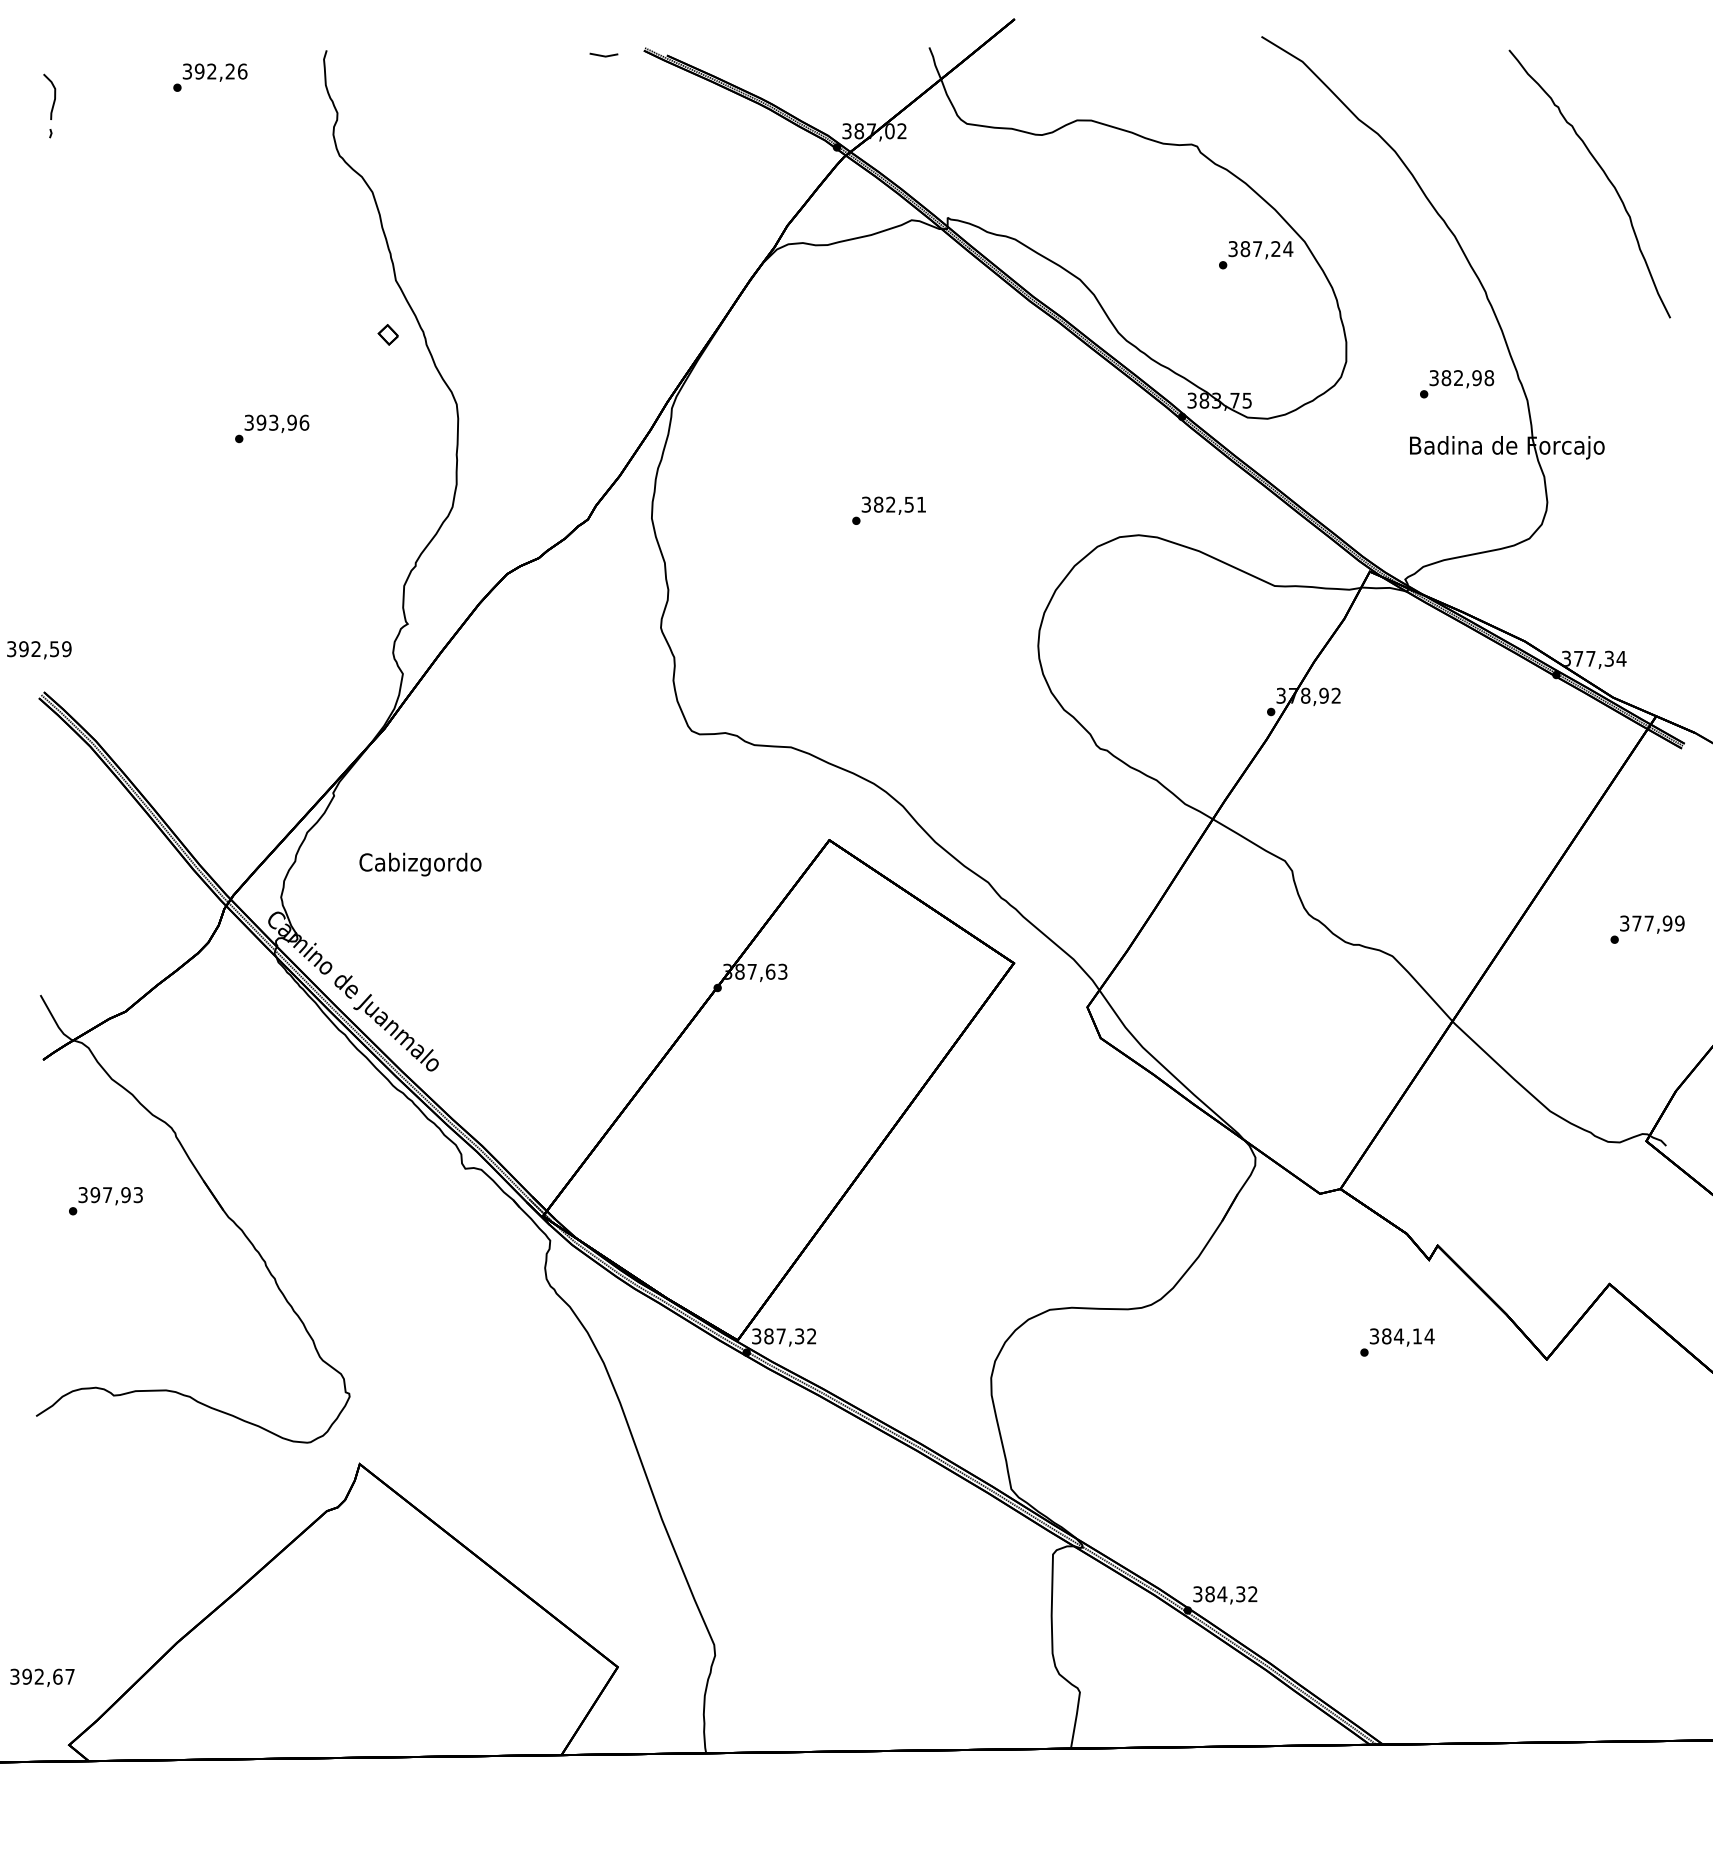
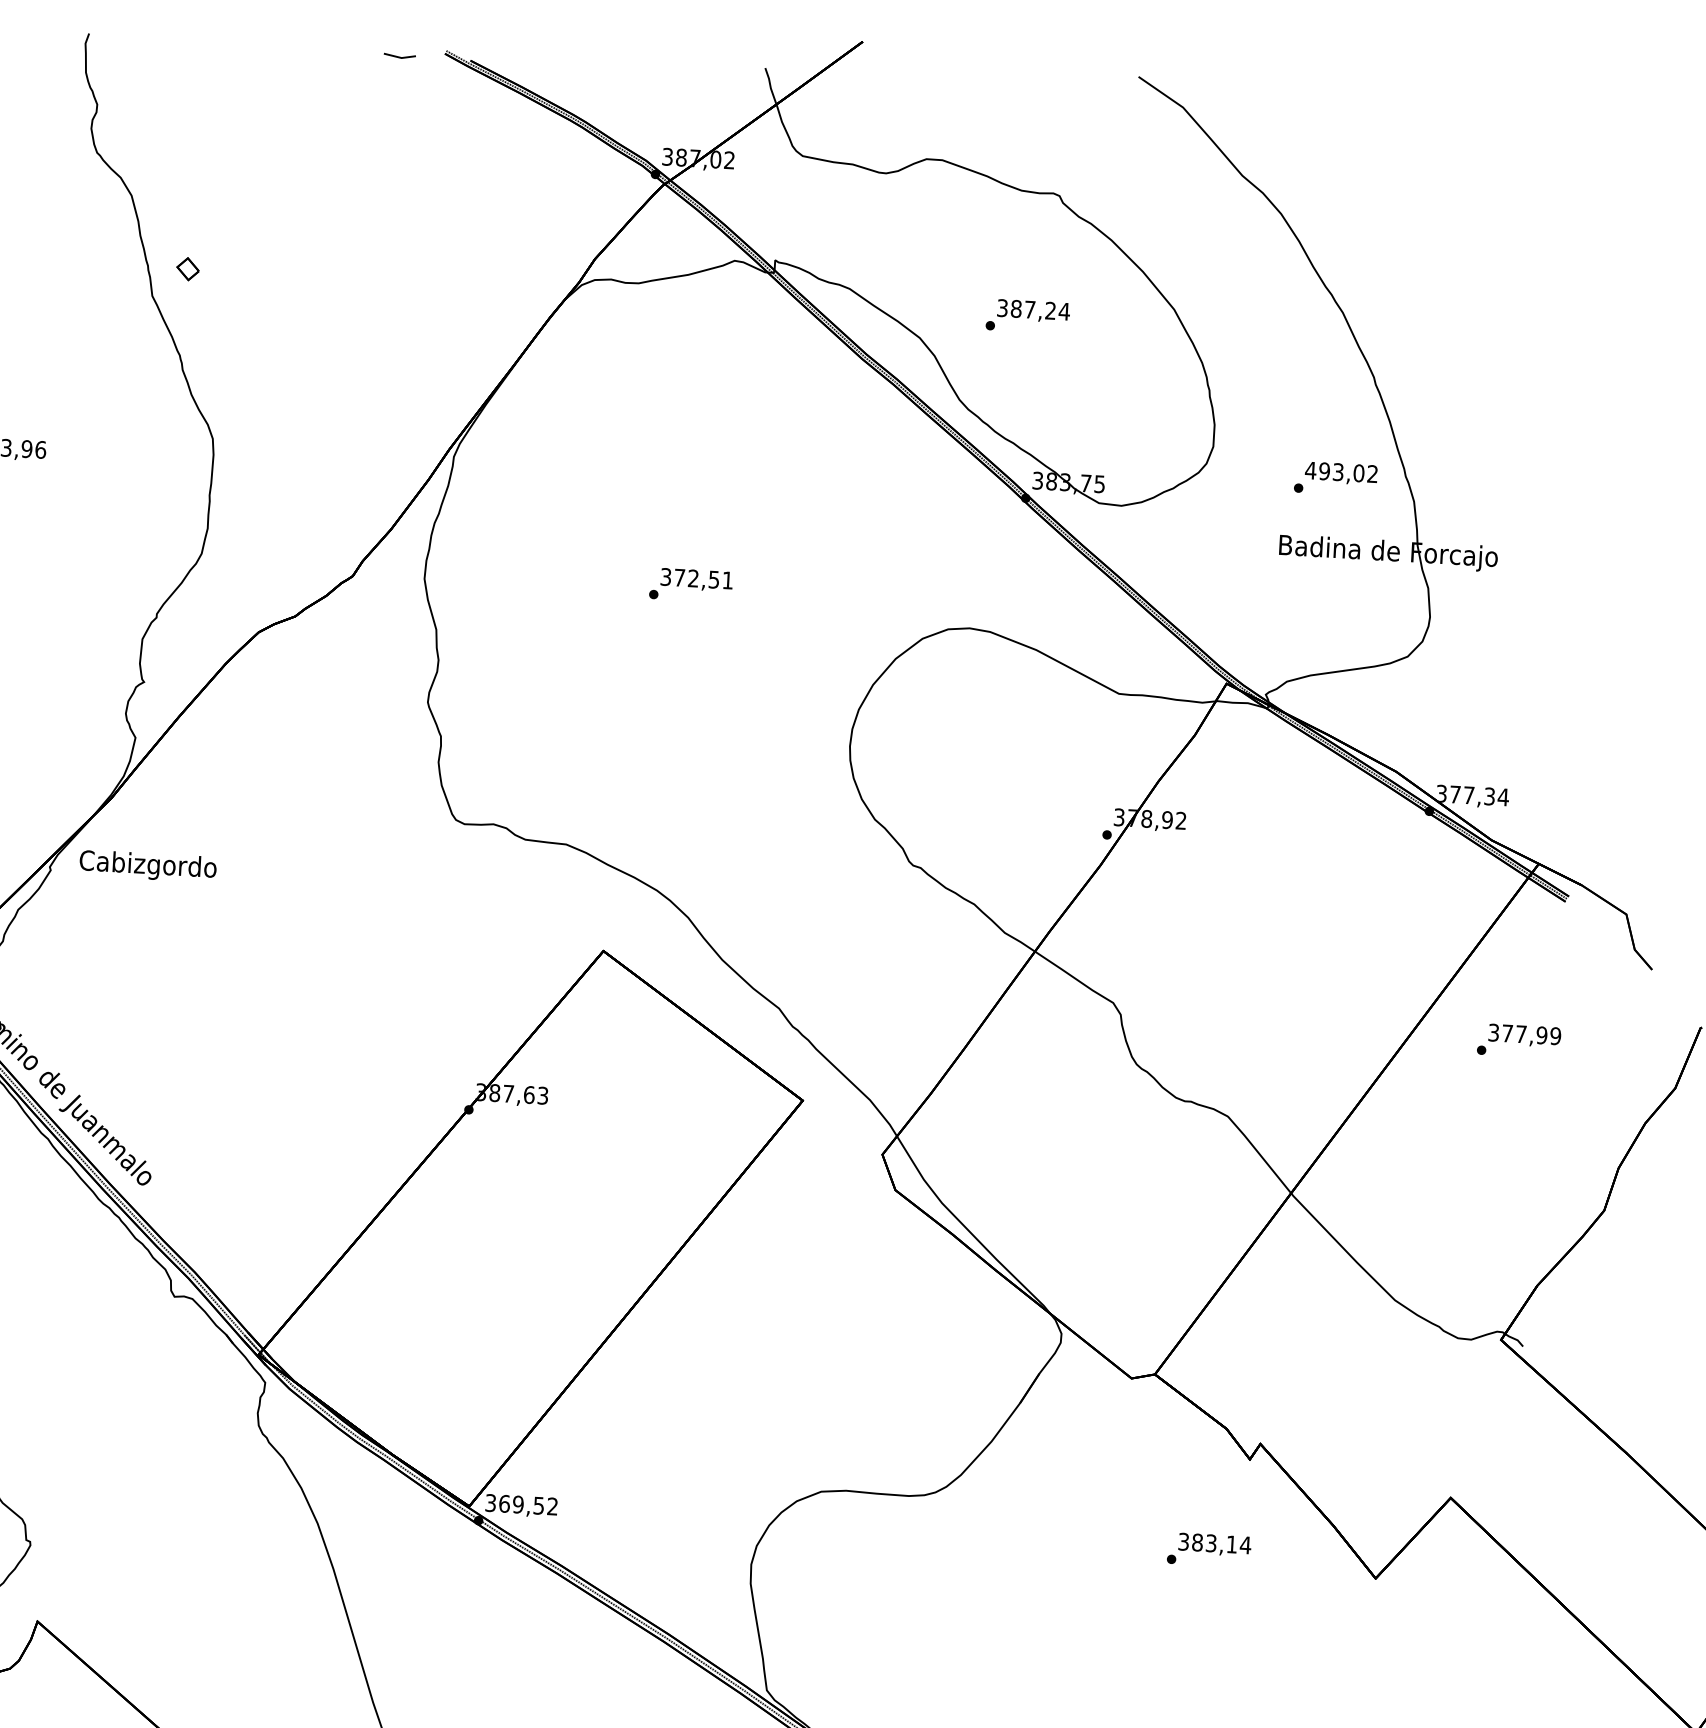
part: (1605, 176) -> (1515, 255), removed
text: (1256, 255) -> (1028, 316), moved
part: (387, 334) -> (187, 268), moved
text: (1461, 378) -> (1341, 472), 382,98 -> 493,02
text: (878, 504) -> (679, 577), 382,51 -> 372,51
text: (420, 864) -> (148, 866), moved
text: (1647, 929) -> (1519, 1040), moved
text: (784, 1336) -> (522, 1504), 387,32 -> 369,52
text: (1398, 1336) -> (1210, 1543), 384,14 -> 383,14

